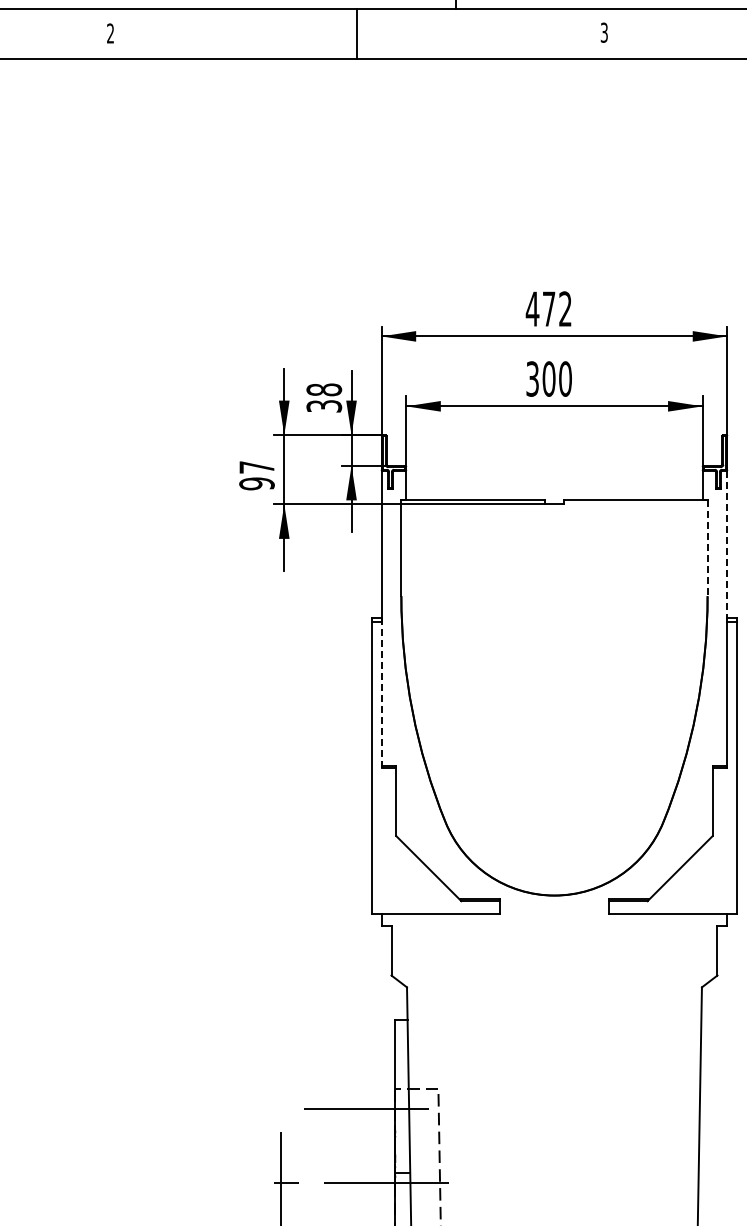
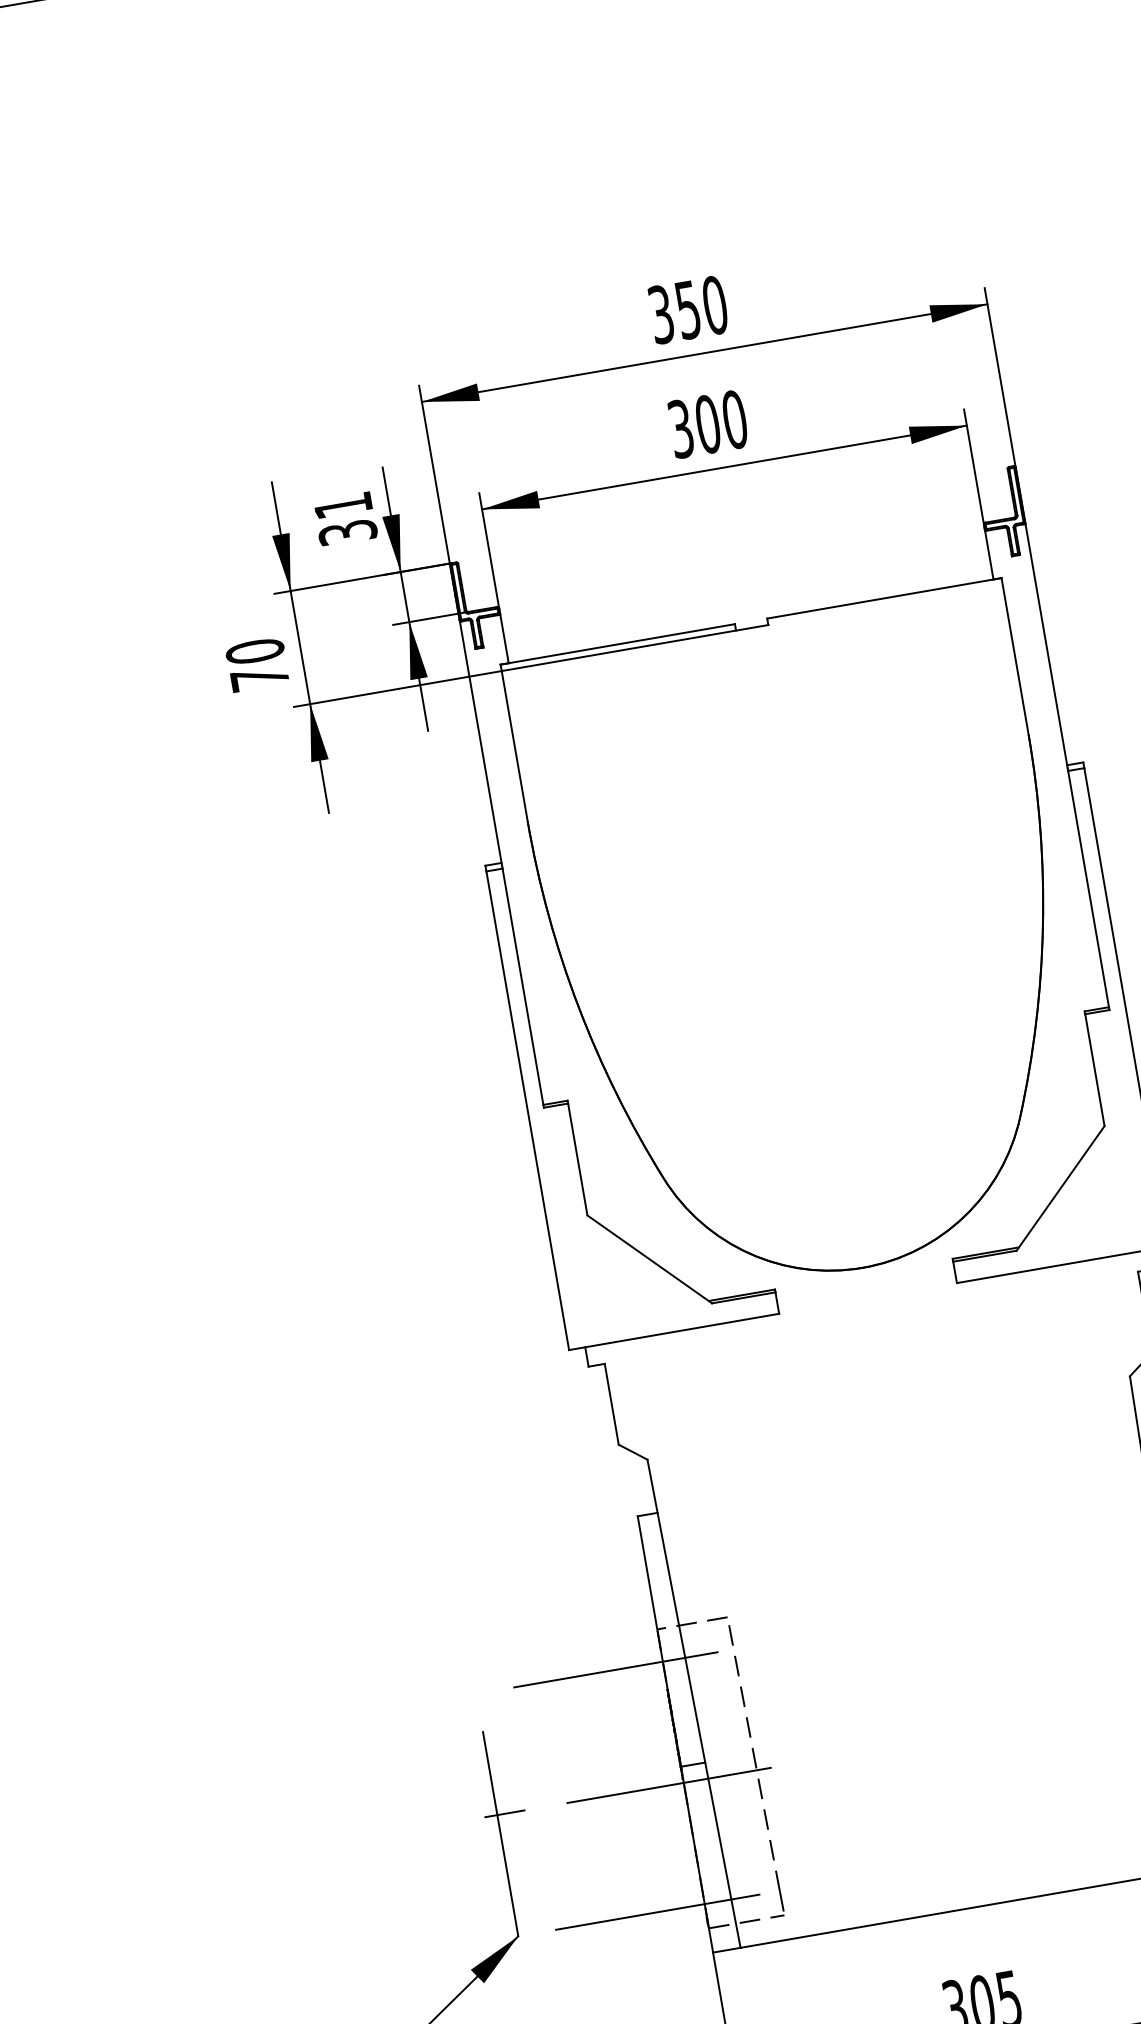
text: (548, 308) -> (687, 309), 472 -> 350
text: (324, 389) -> (343, 504), 38 -> 31
text: (256, 475) -> (256, 664), 97 -> 70
line: (727, 545) -> (1046, 646), dashed -> solid
line: (707, 548) -> (1015, 656), dashed -> solid
line: (381, 694) -> (522, 987), dashed -> solid

